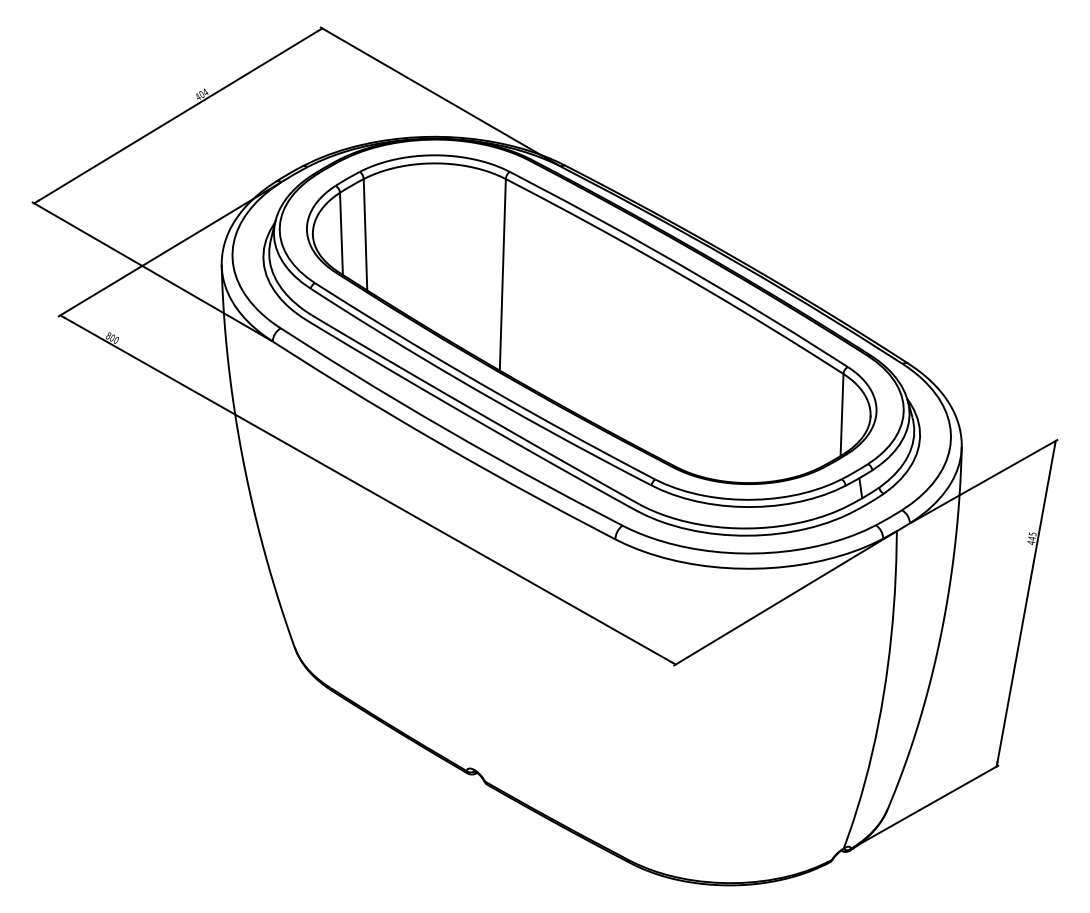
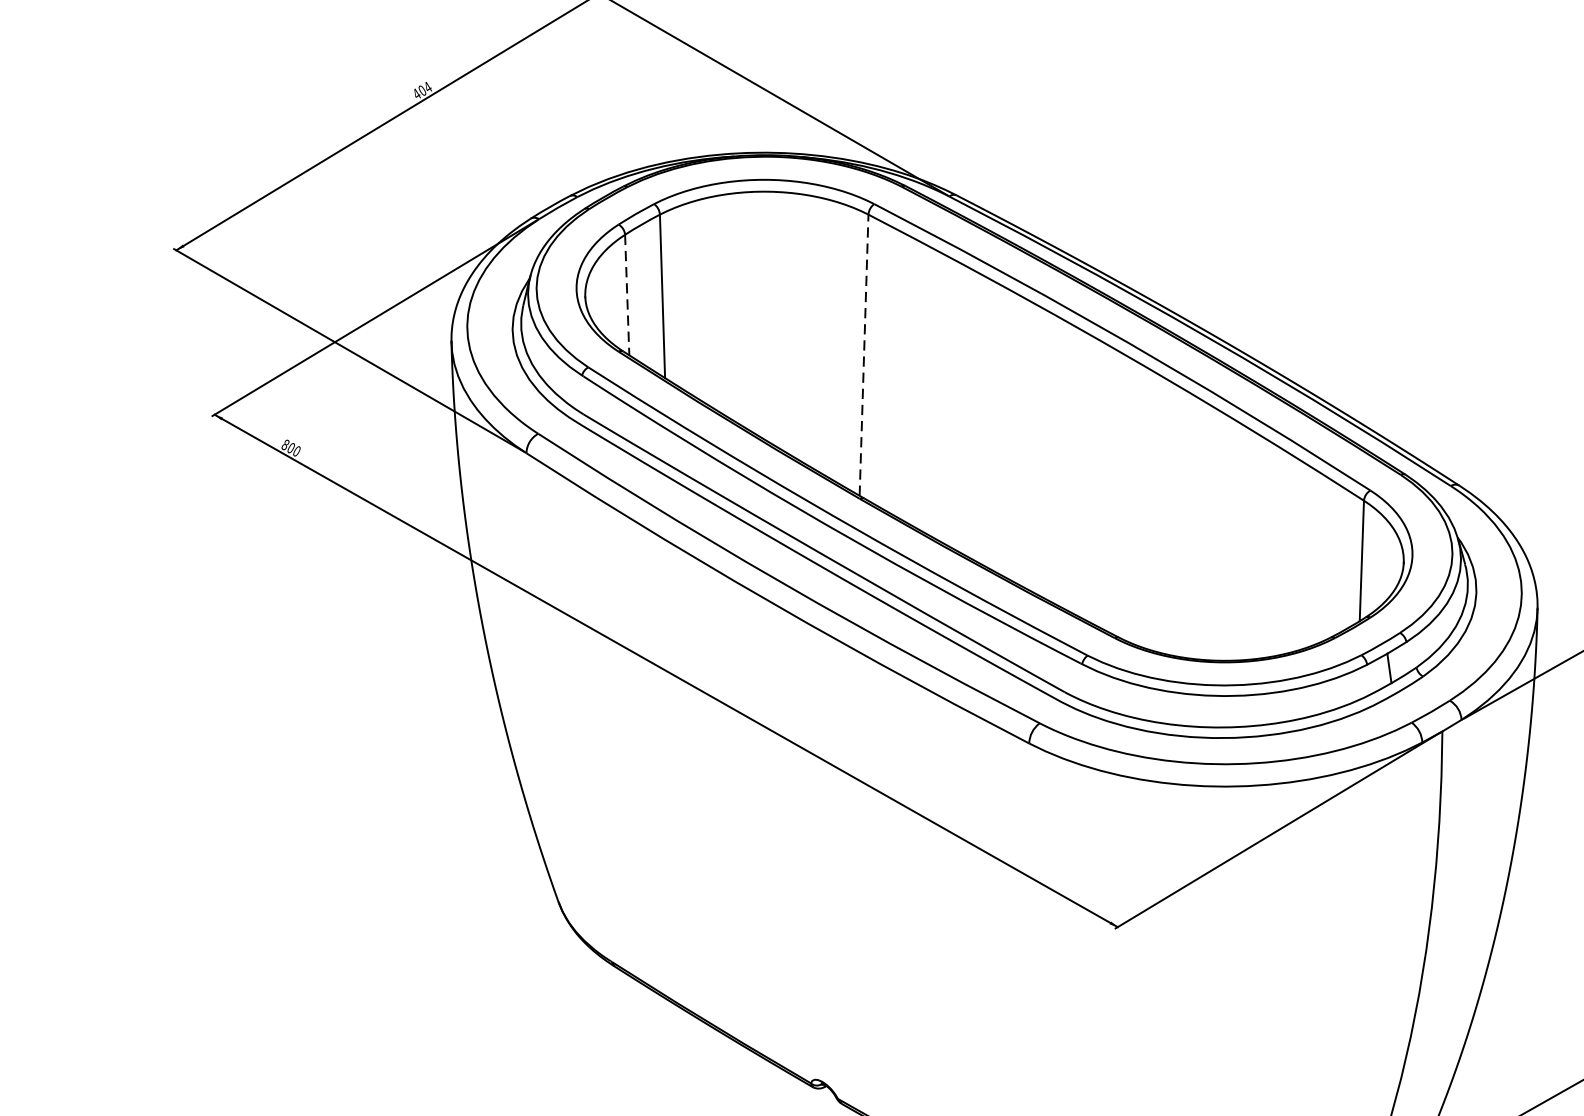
line: (341, 234) -> (627, 296), solid -> dashed
line: (502, 274) -> (863, 354), solid -> dashed

